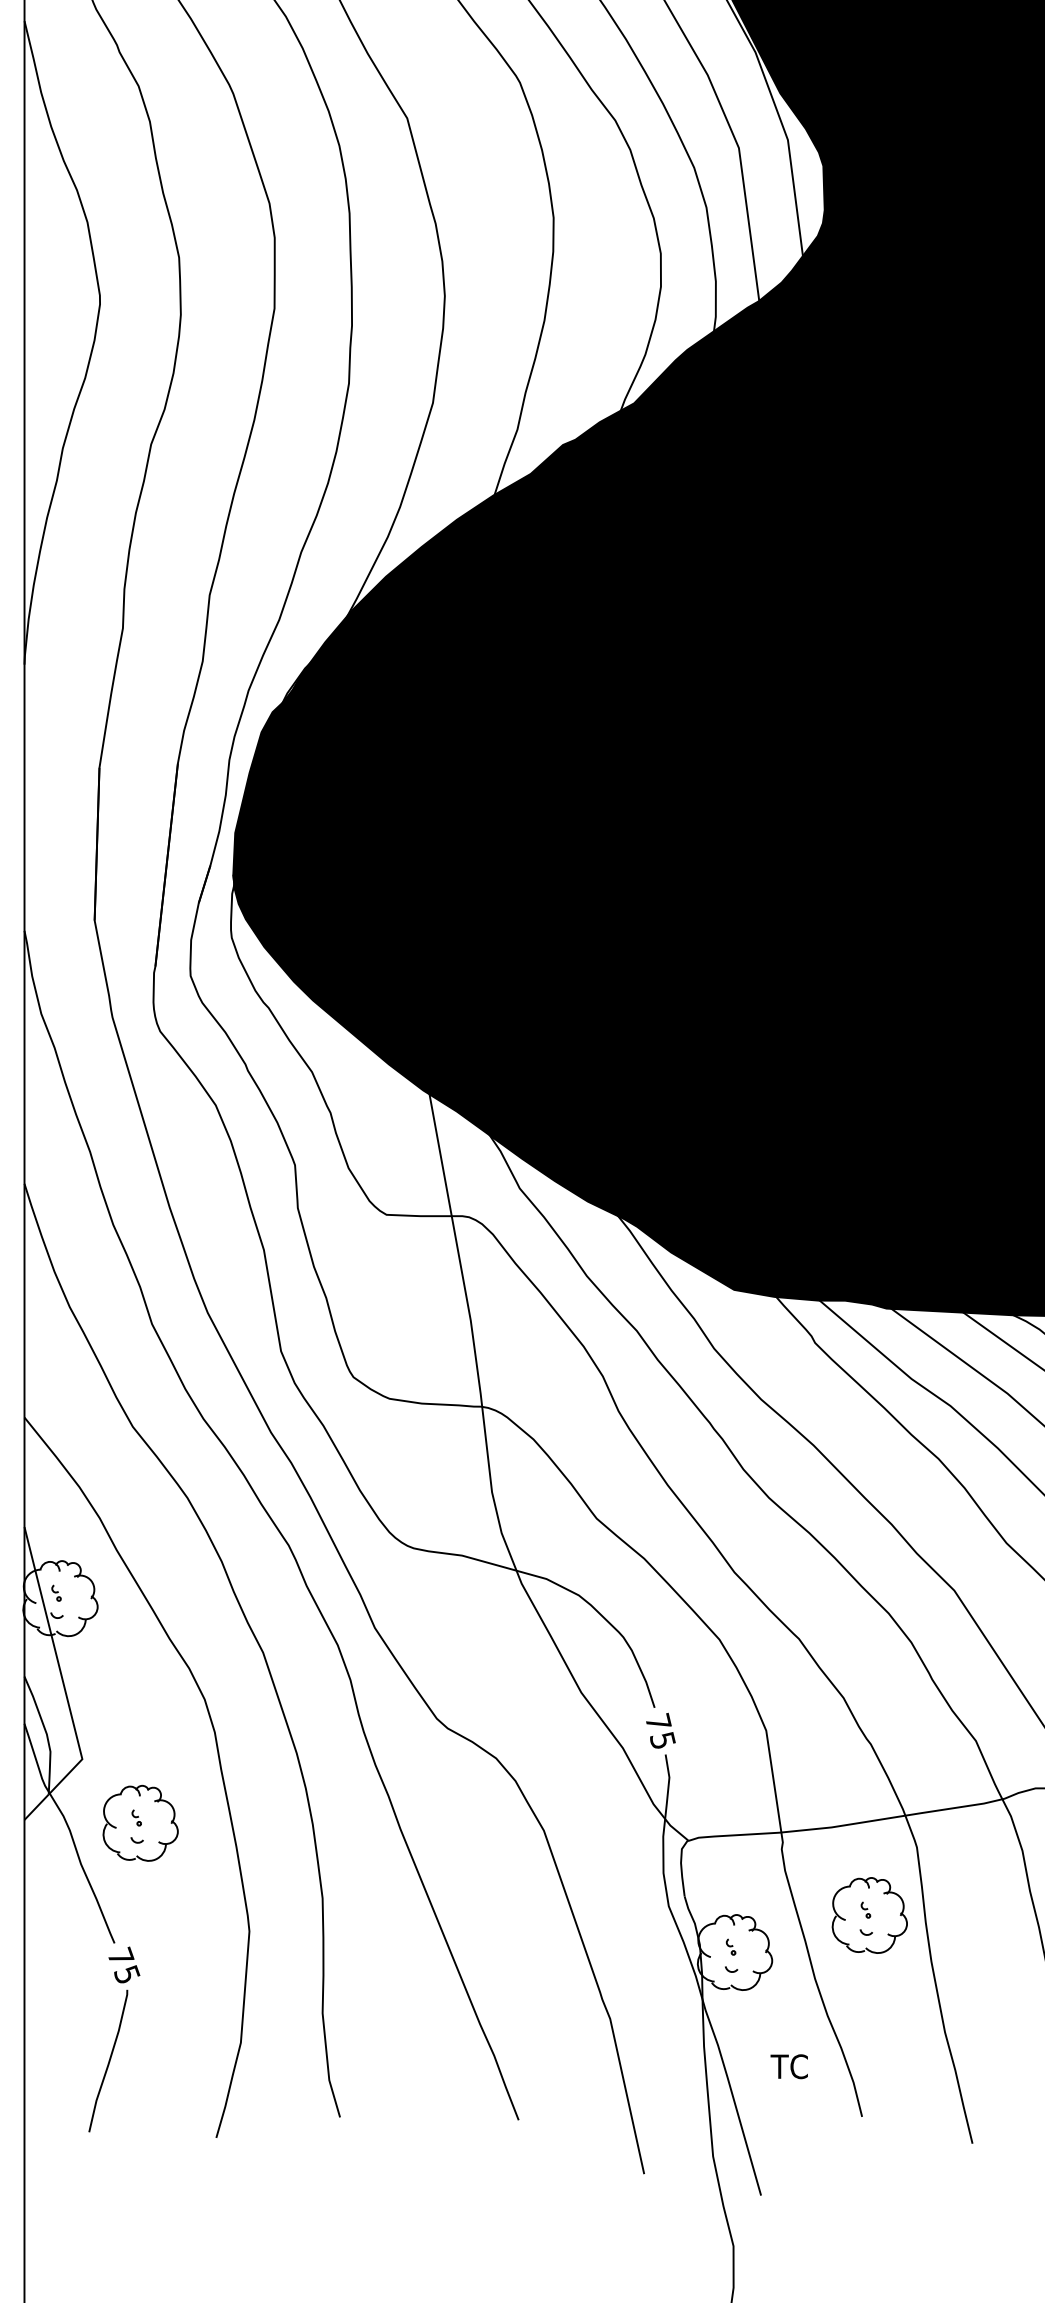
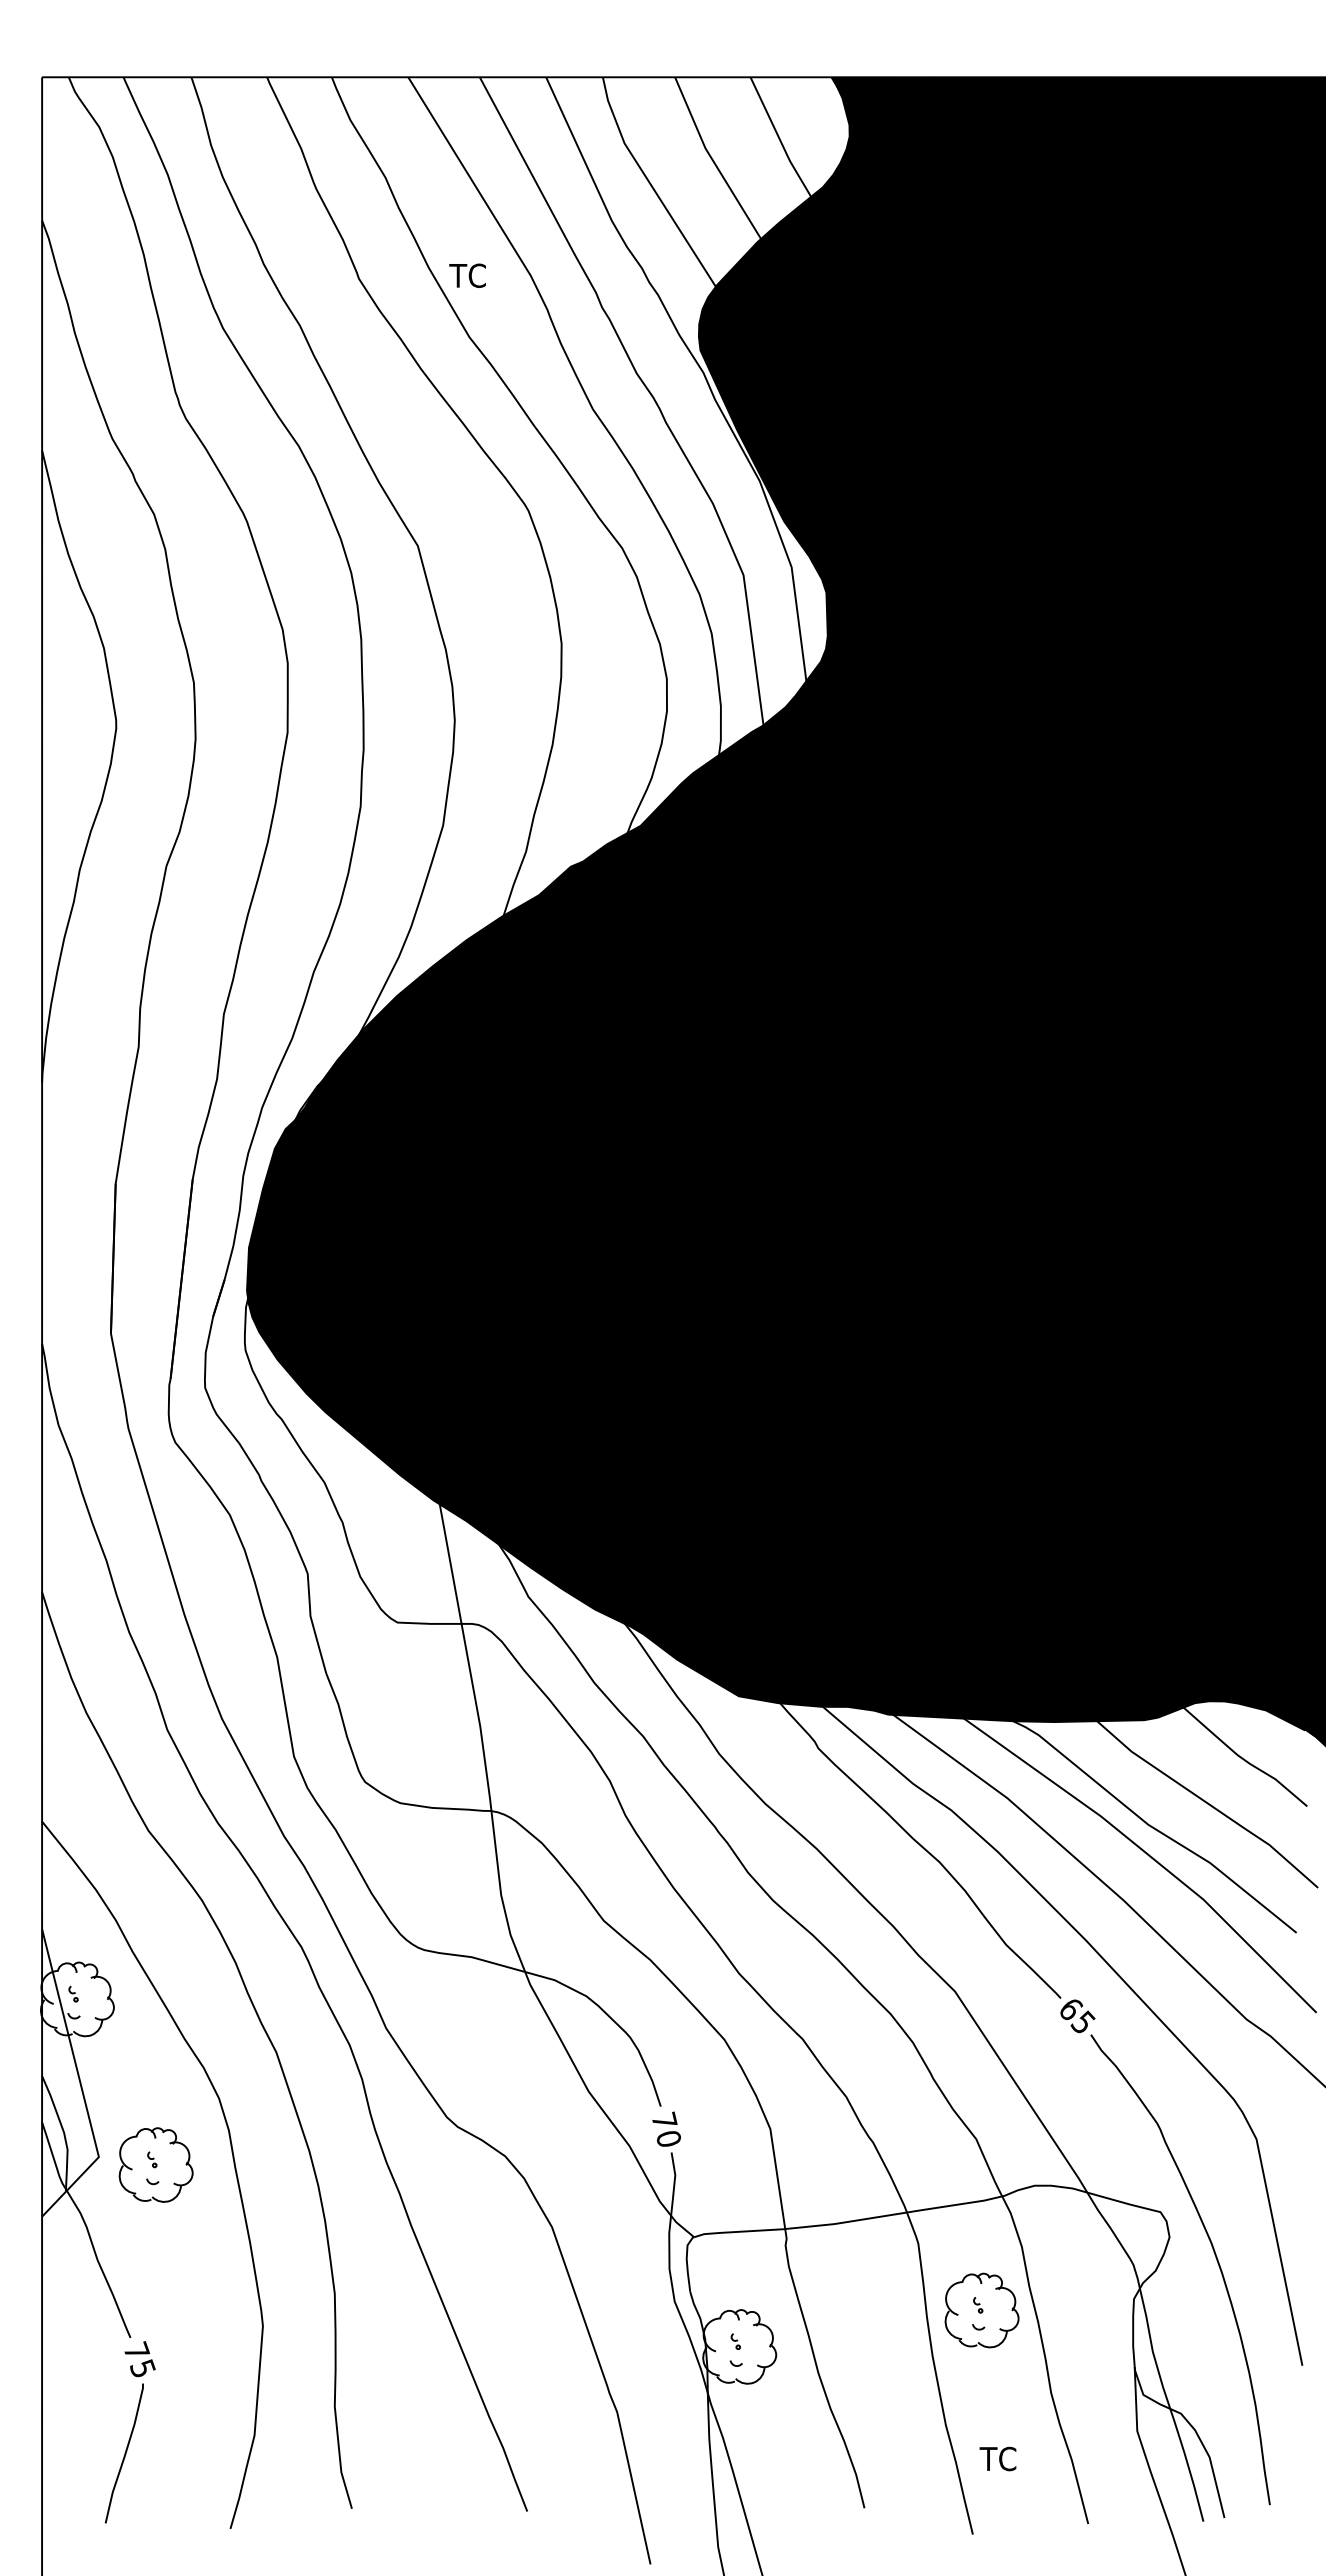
text: (662, 1740) -> (668, 2138), 75 -> 70
part: (140, 1822) -> (155, 2164), moved
part: (869, 1915) -> (981, 2310), moved
text: (788, 2066) -> (997, 2458), moved

